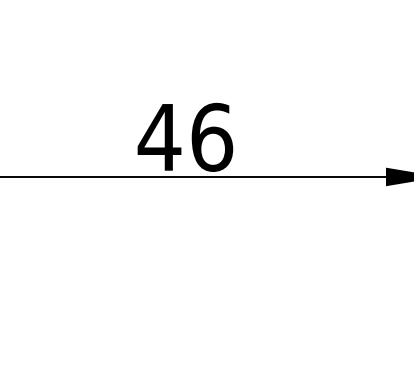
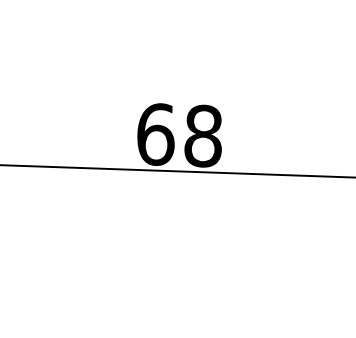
text: (185, 136) -> (179, 134), 46 -> 68

